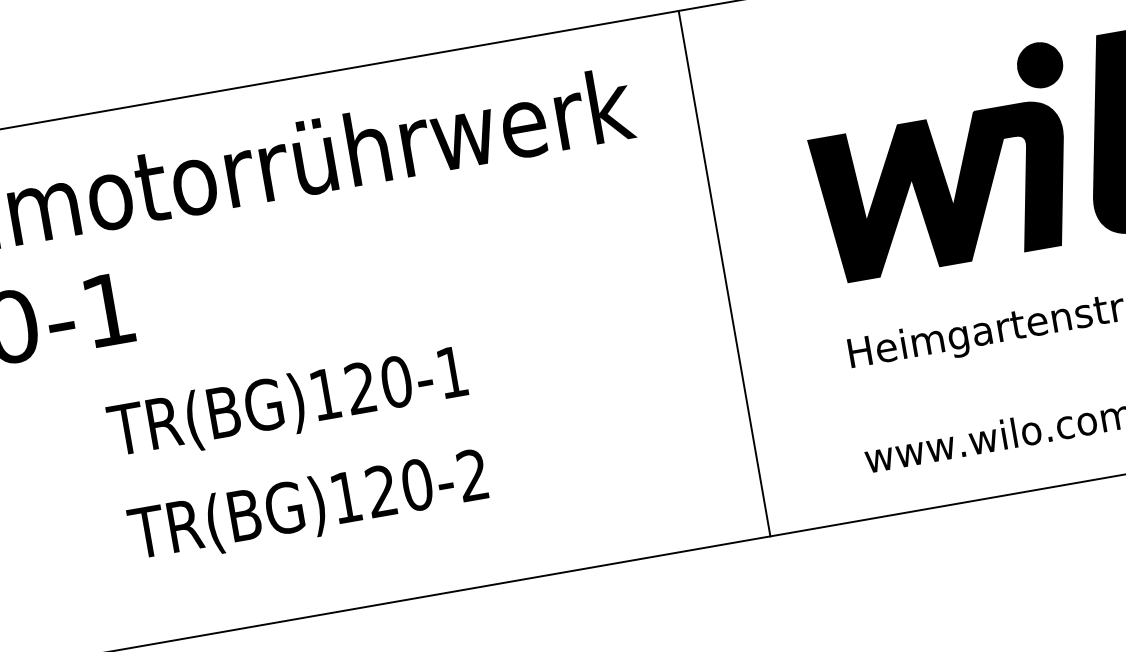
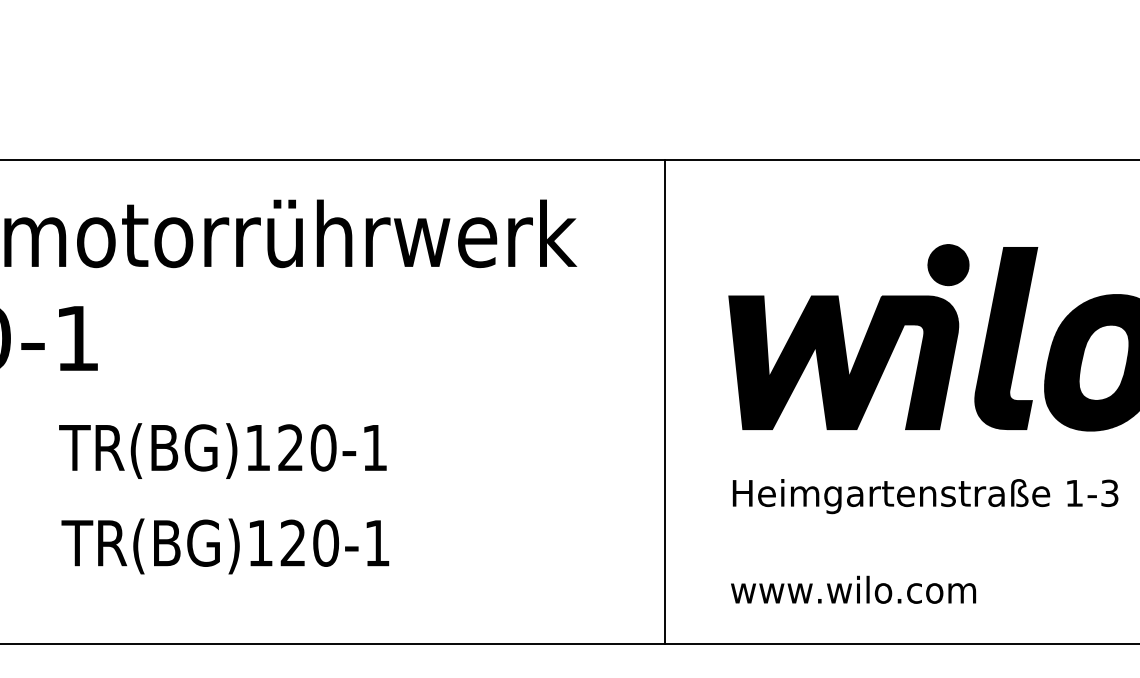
line: (724, 274) -> (664, 402), moved
text: (471, 474) -> (376, 542), TR(BG)120-2 -> TR(BG)120-1

